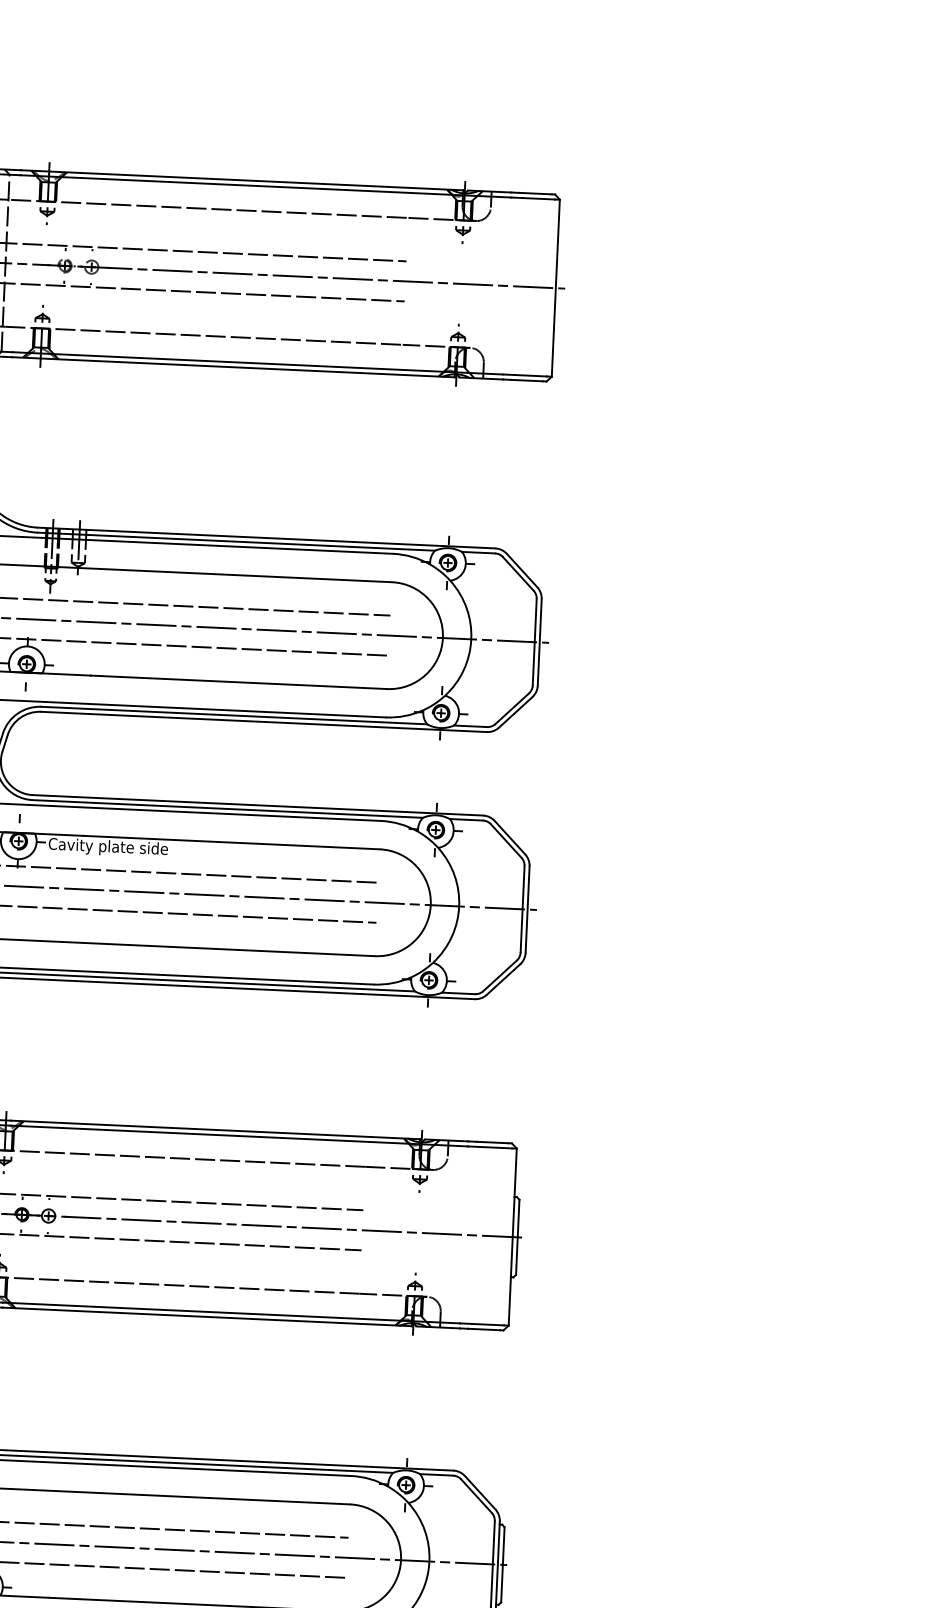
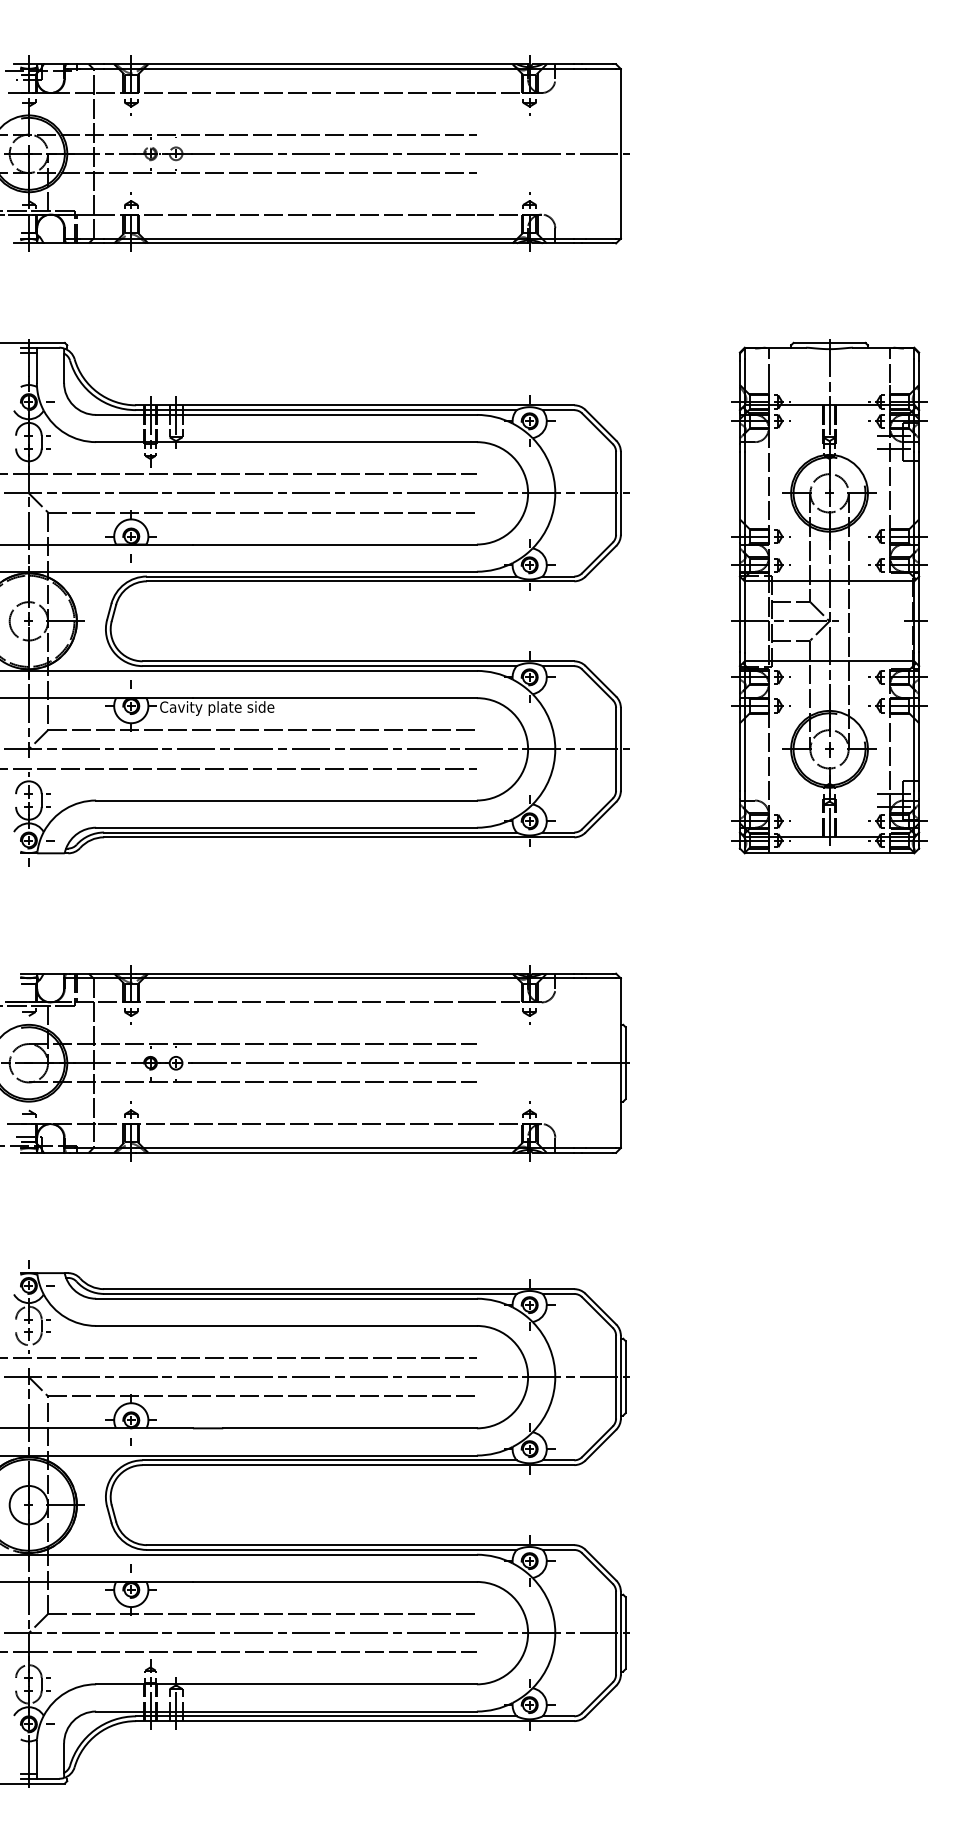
part: (752, 759) -> (829, 596), added

